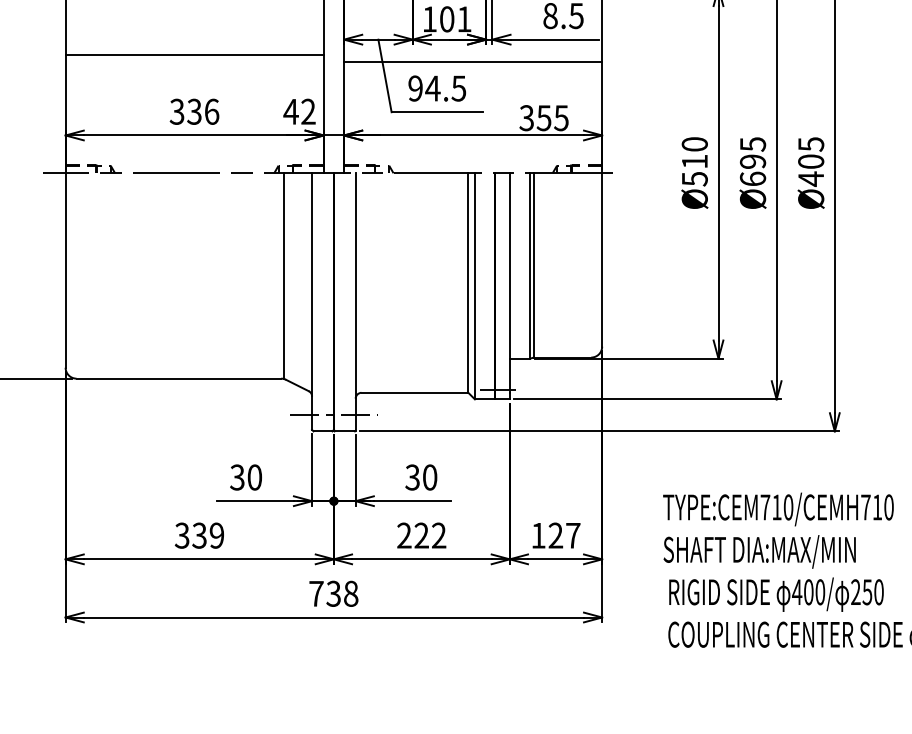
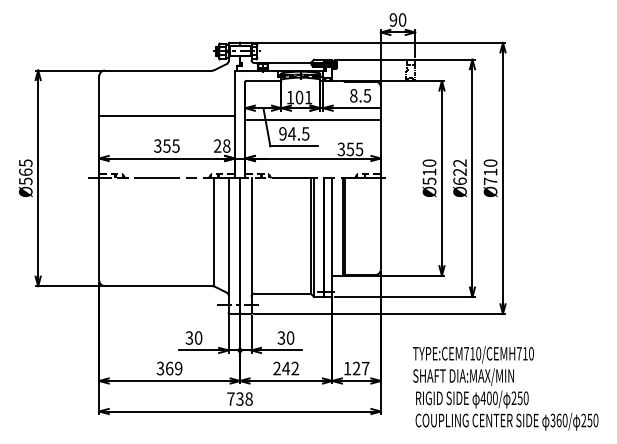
text: (203, 110) -> (171, 145), 336 -> 355
text: (298, 110) -> (221, 145), 42 -> 28
text: (751, 152) -> (459, 167), Ø695 -> Ø622
text: (811, 162) -> (490, 172), Ø405 -> Ø710
text: (199, 535) -> (169, 368), 339 -> 369
text: (422, 535) -> (286, 368), 222 -> 242

